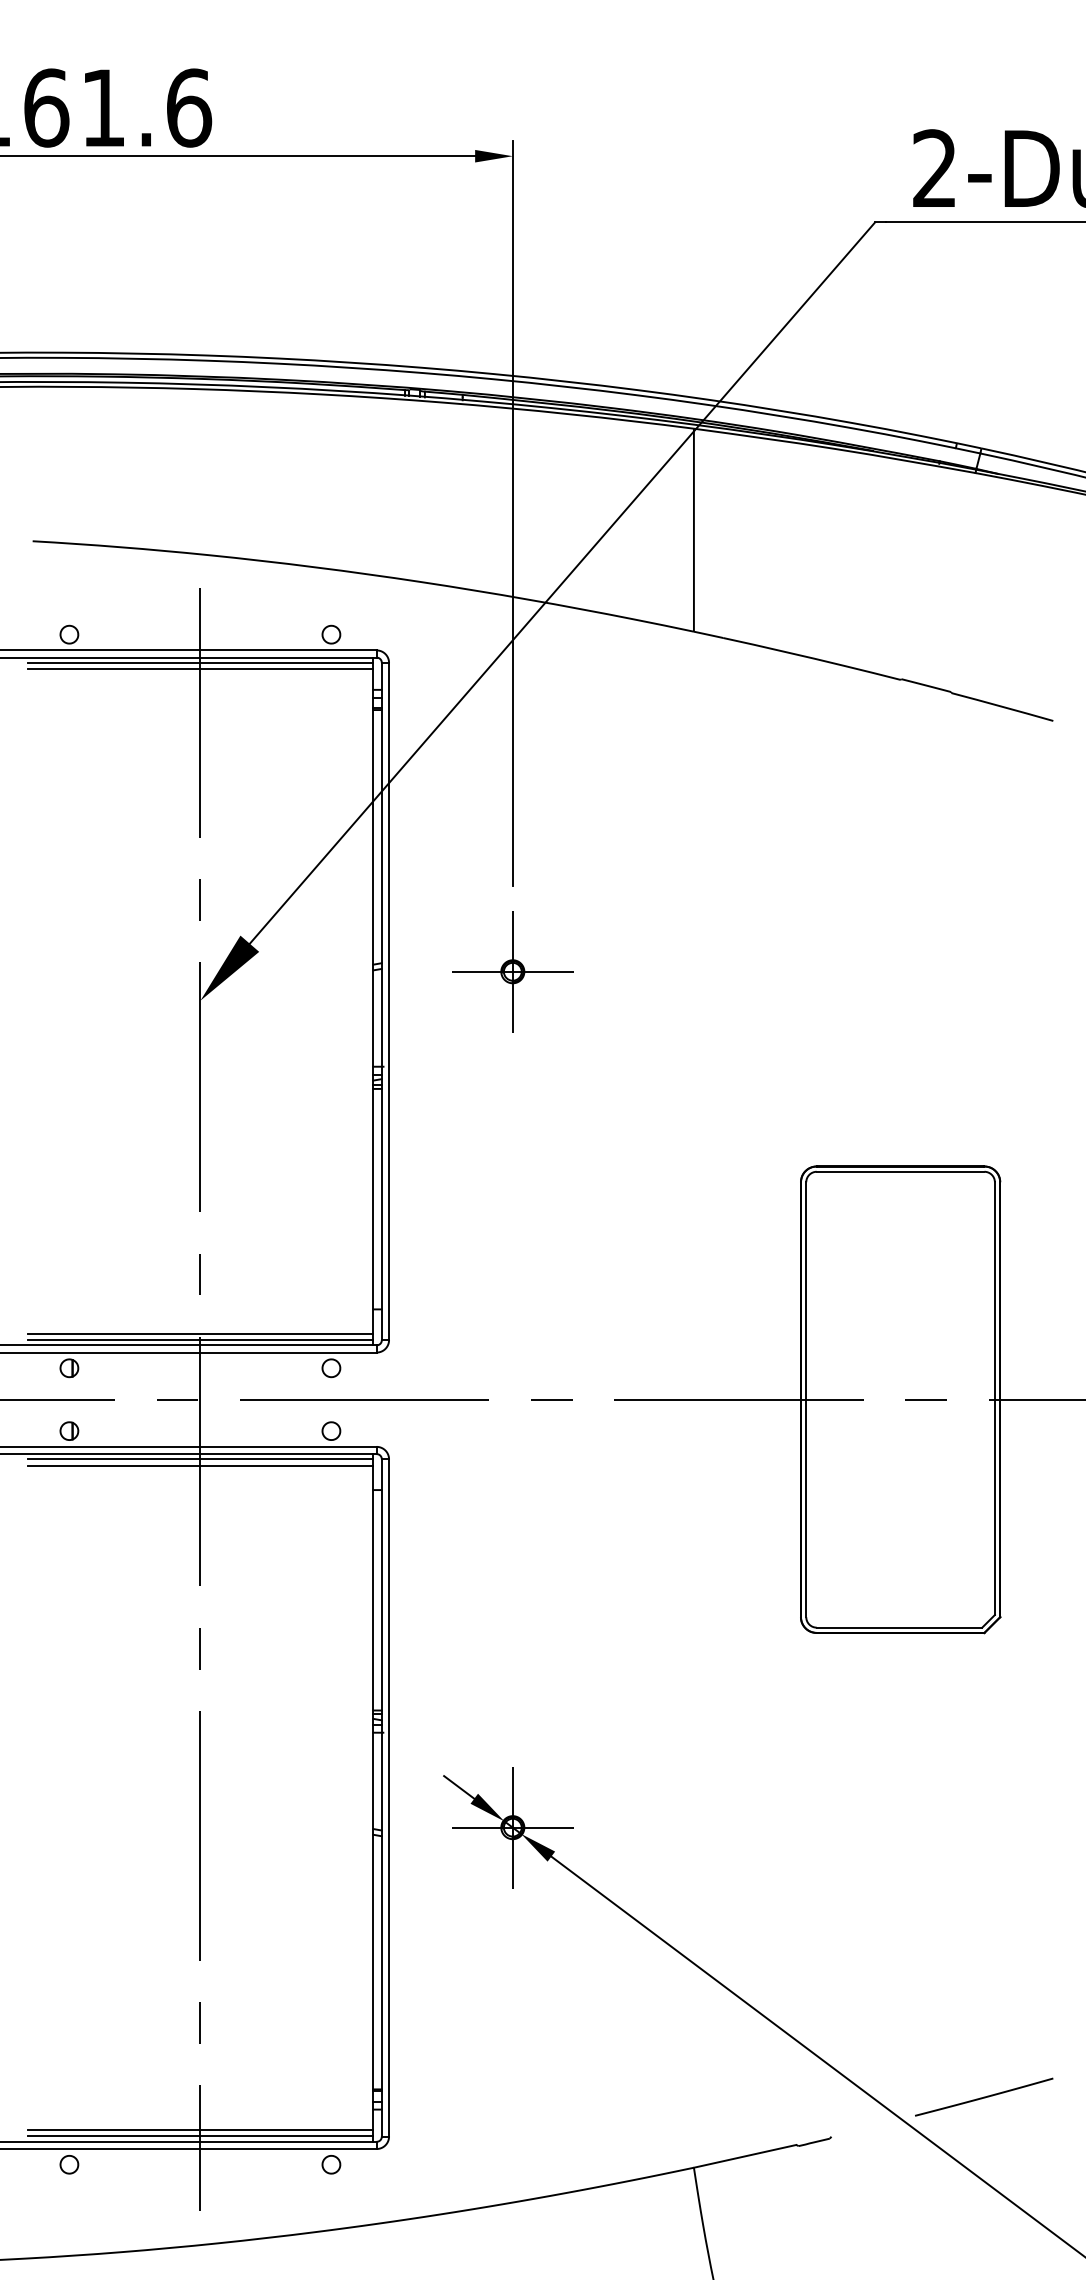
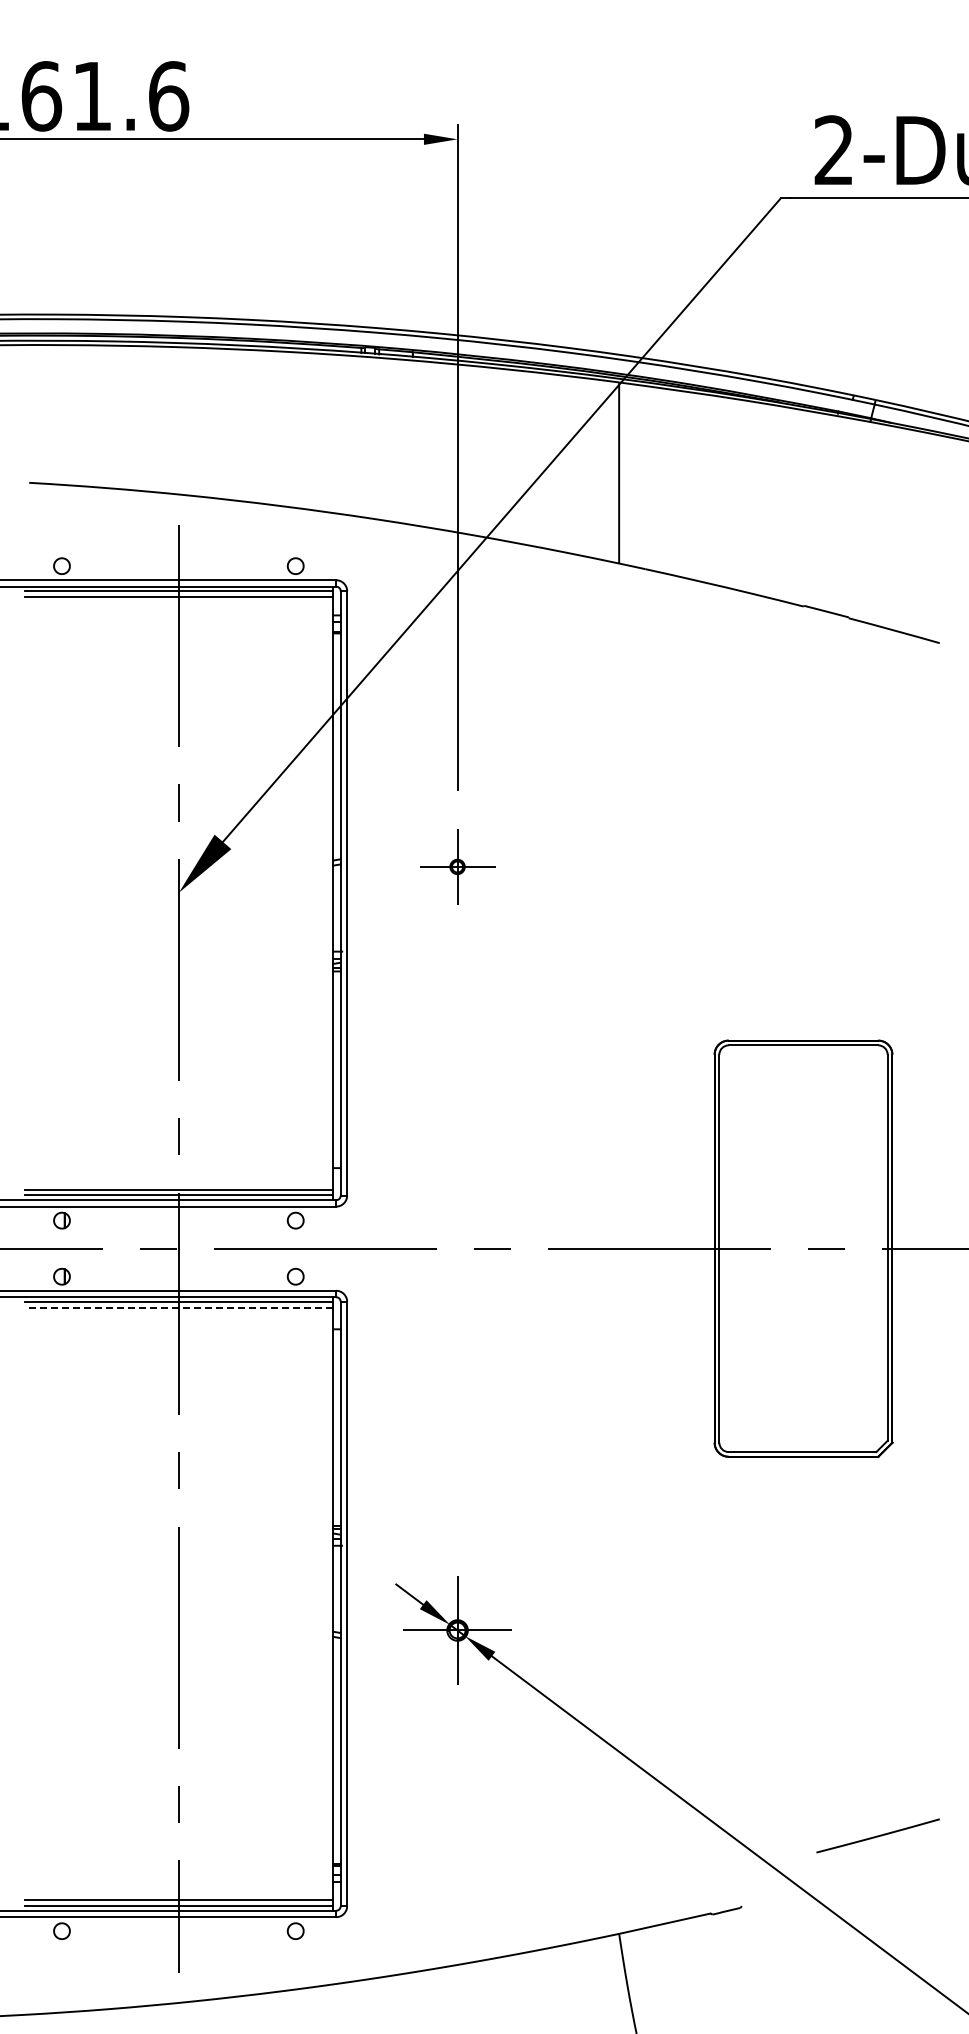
part: (512, 971) -> (457, 866), size x0.7
line: (200, 1465) -> (178, 1307), solid -> dashed
line: (983, 2096) -> (877, 1835), moved

